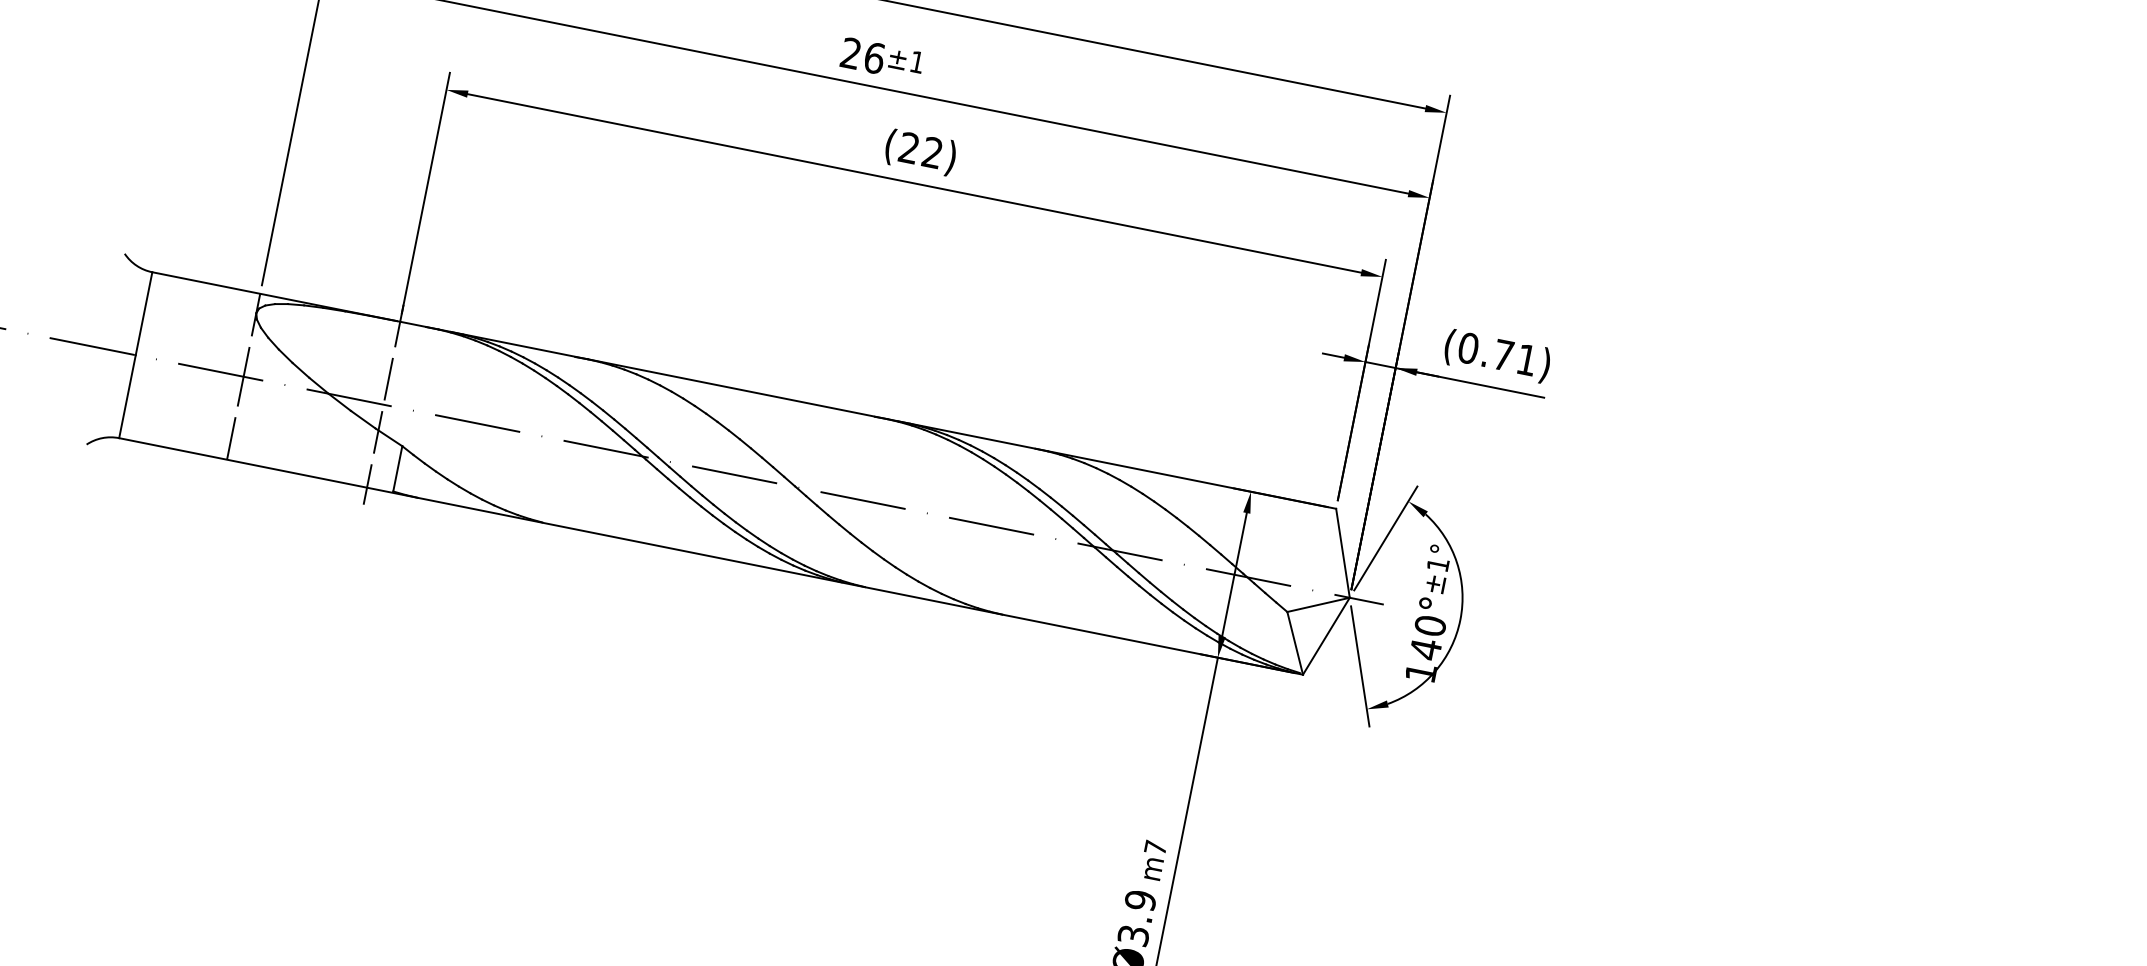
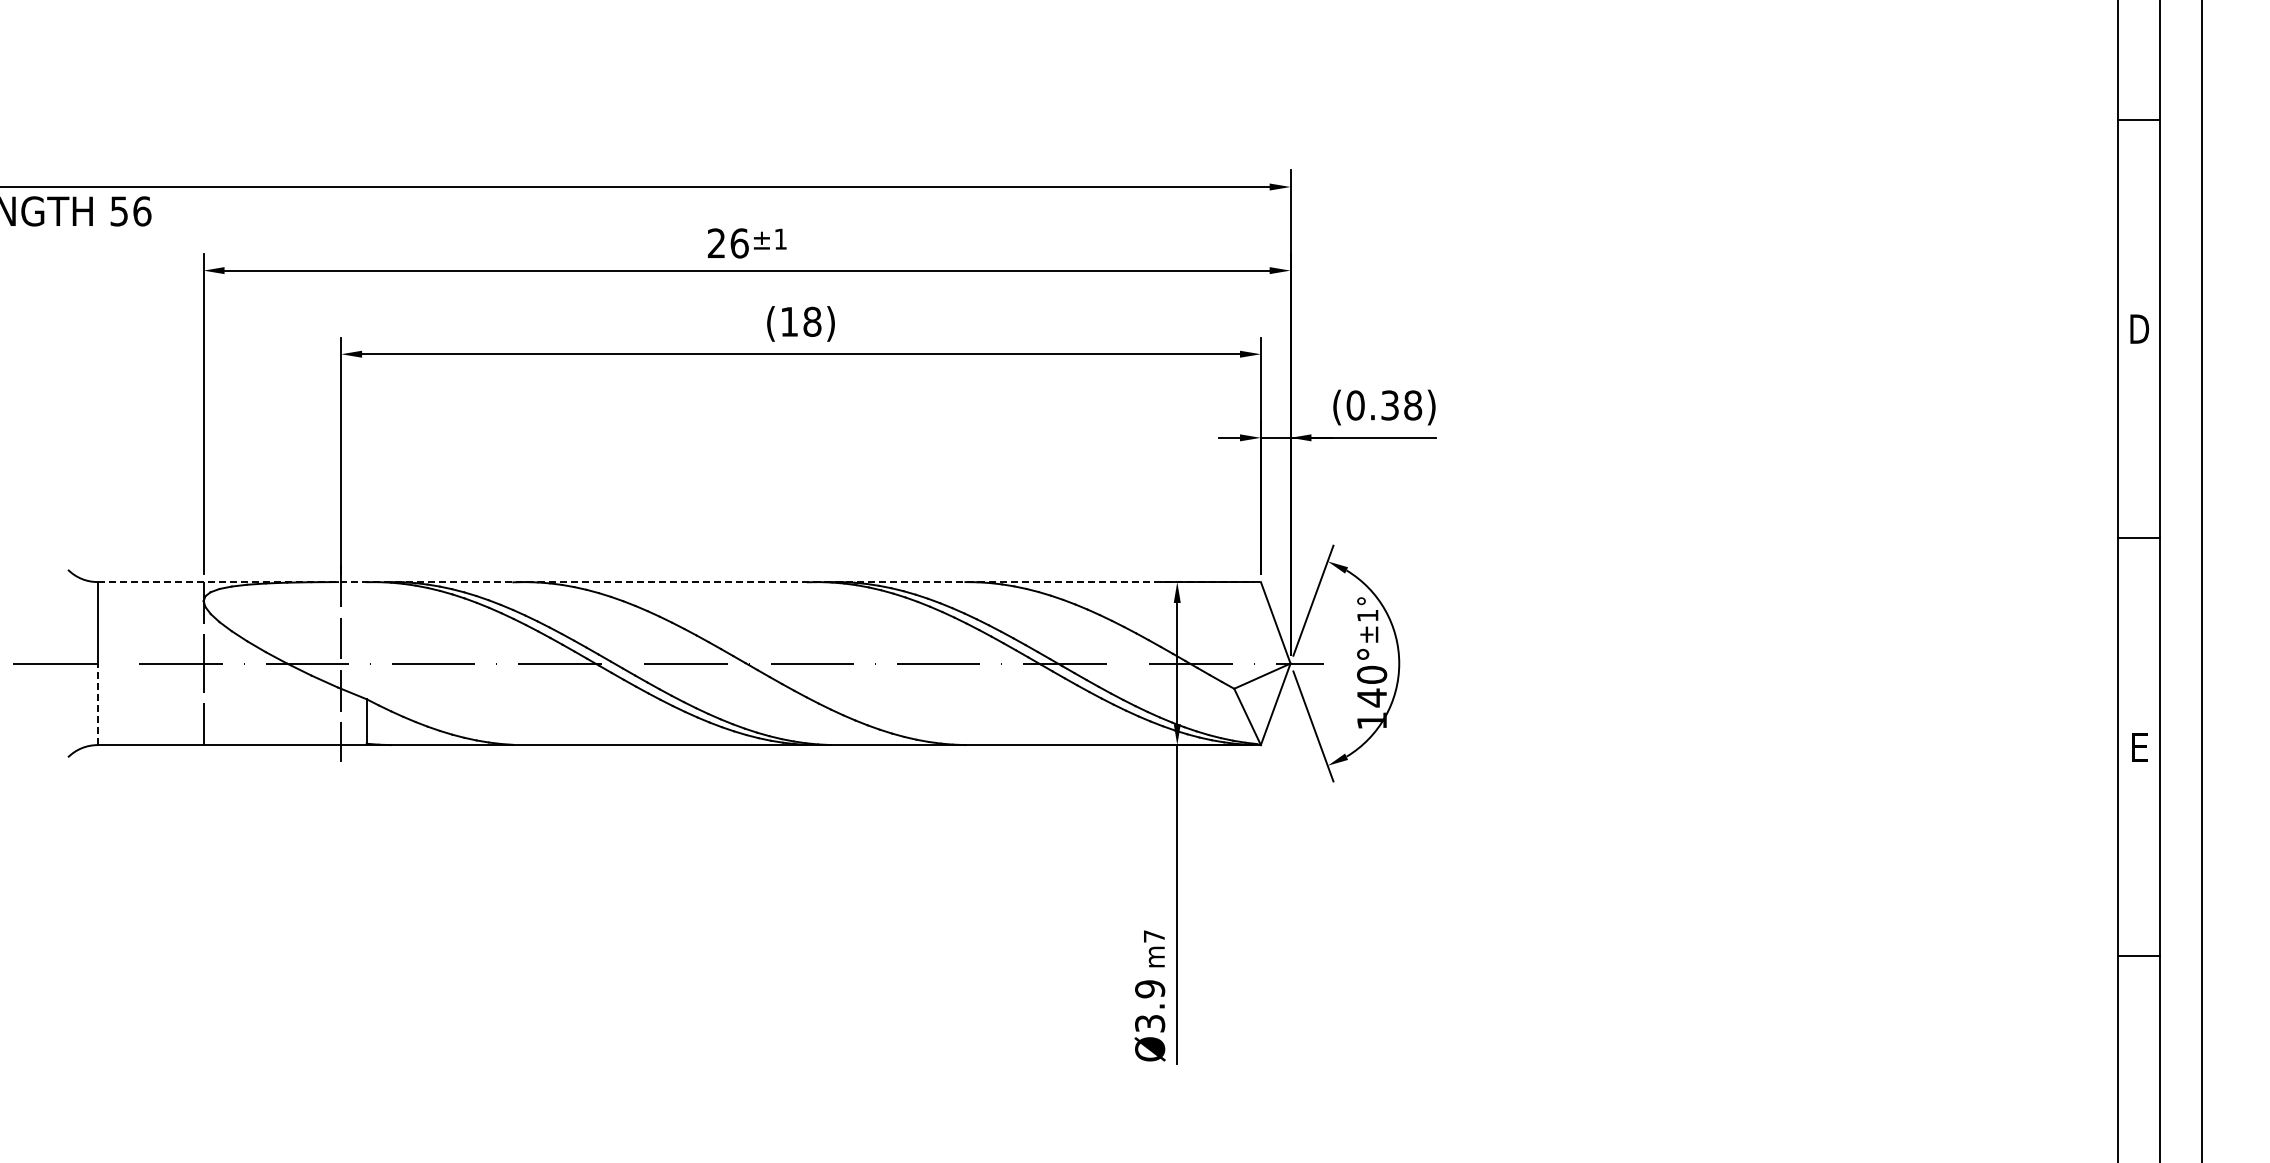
text: (920, 149) -> (800, 321), (22) -> (18)
text: (1515, 357) -> (1401, 405), (0.71) -> (0.38)
line: (744, 391) -> (679, 582), solid -> dashed
line: (127, 396) -> (97, 704), solid -> dashed

